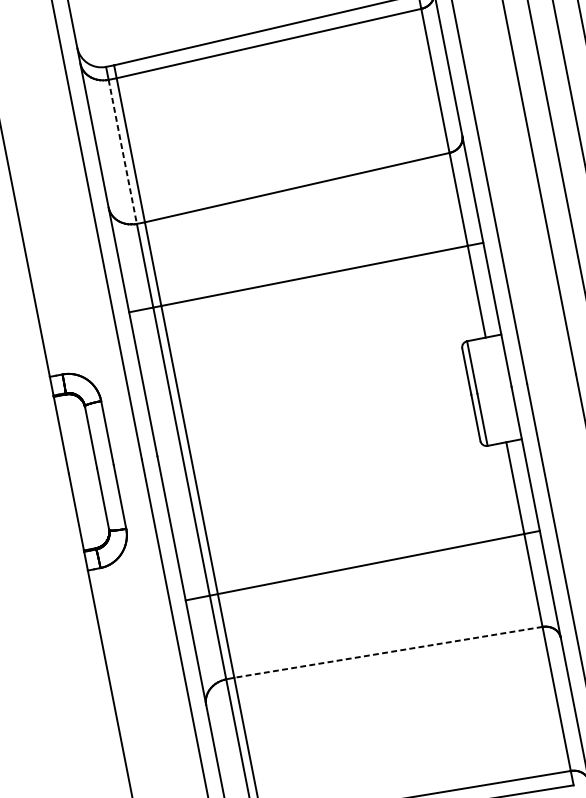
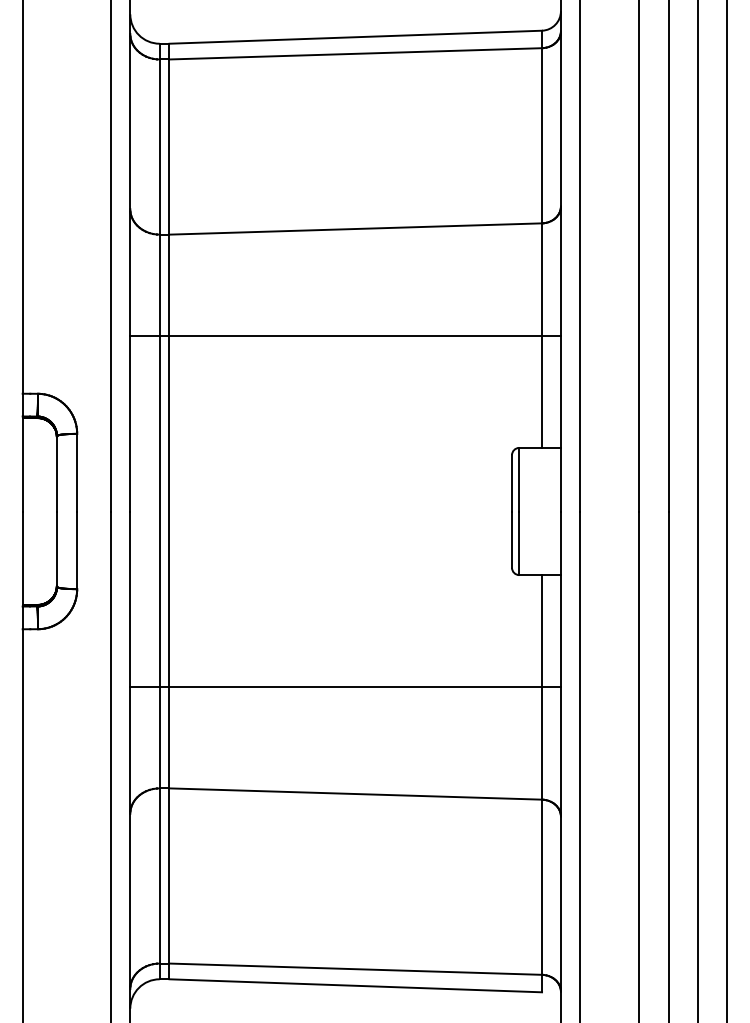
line: (122, 152) -> (159, 147), dashed -> solid
line: (388, 652) -> (355, 794), dashed -> solid

